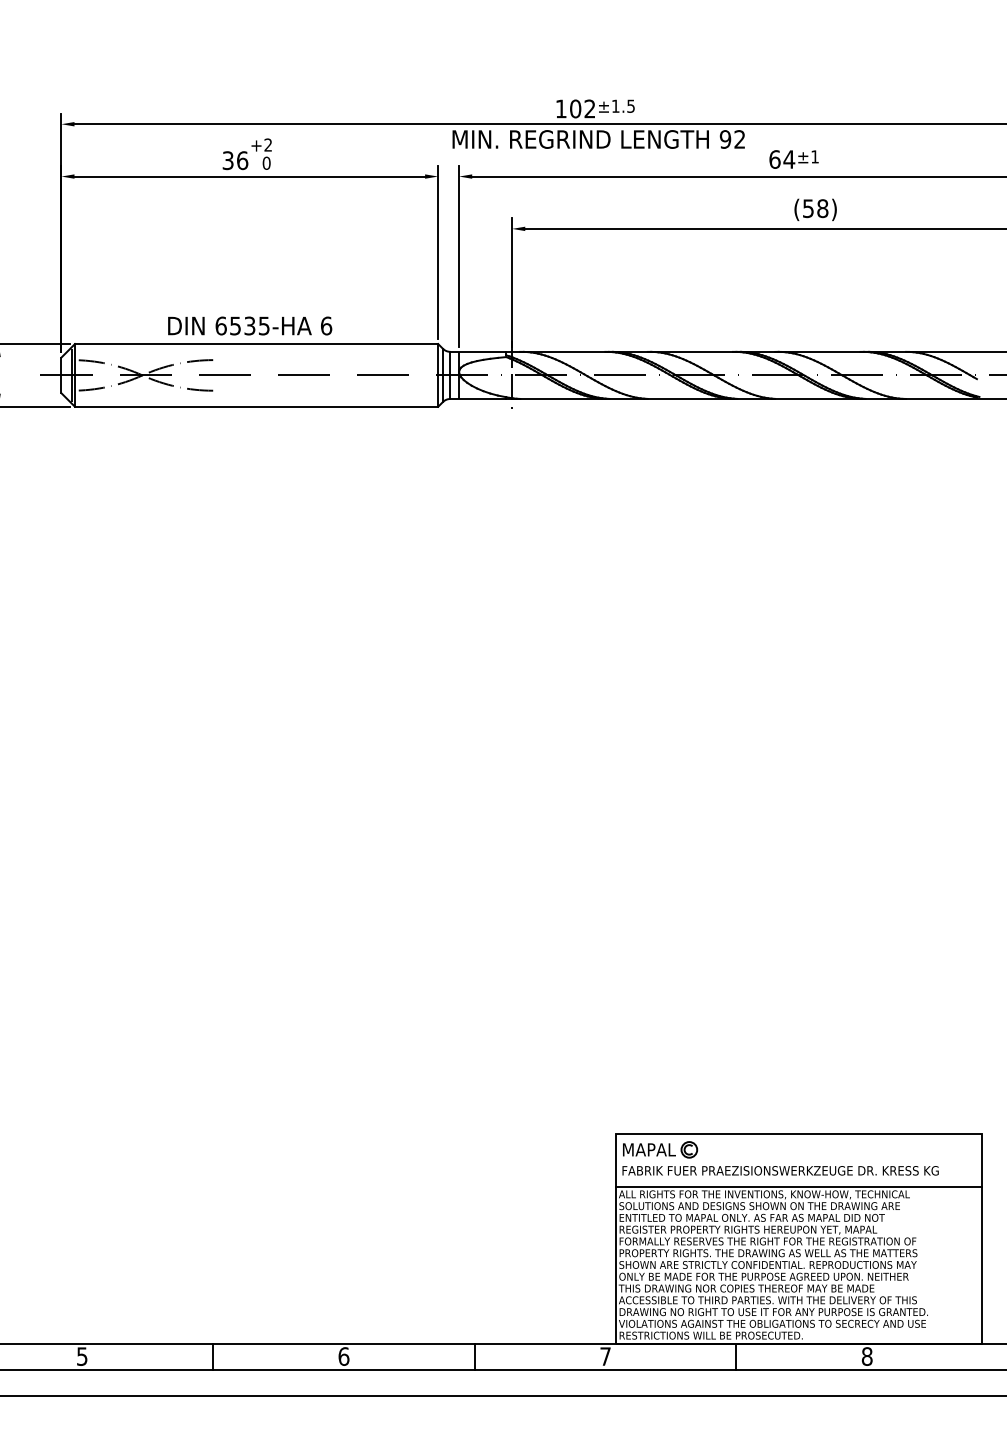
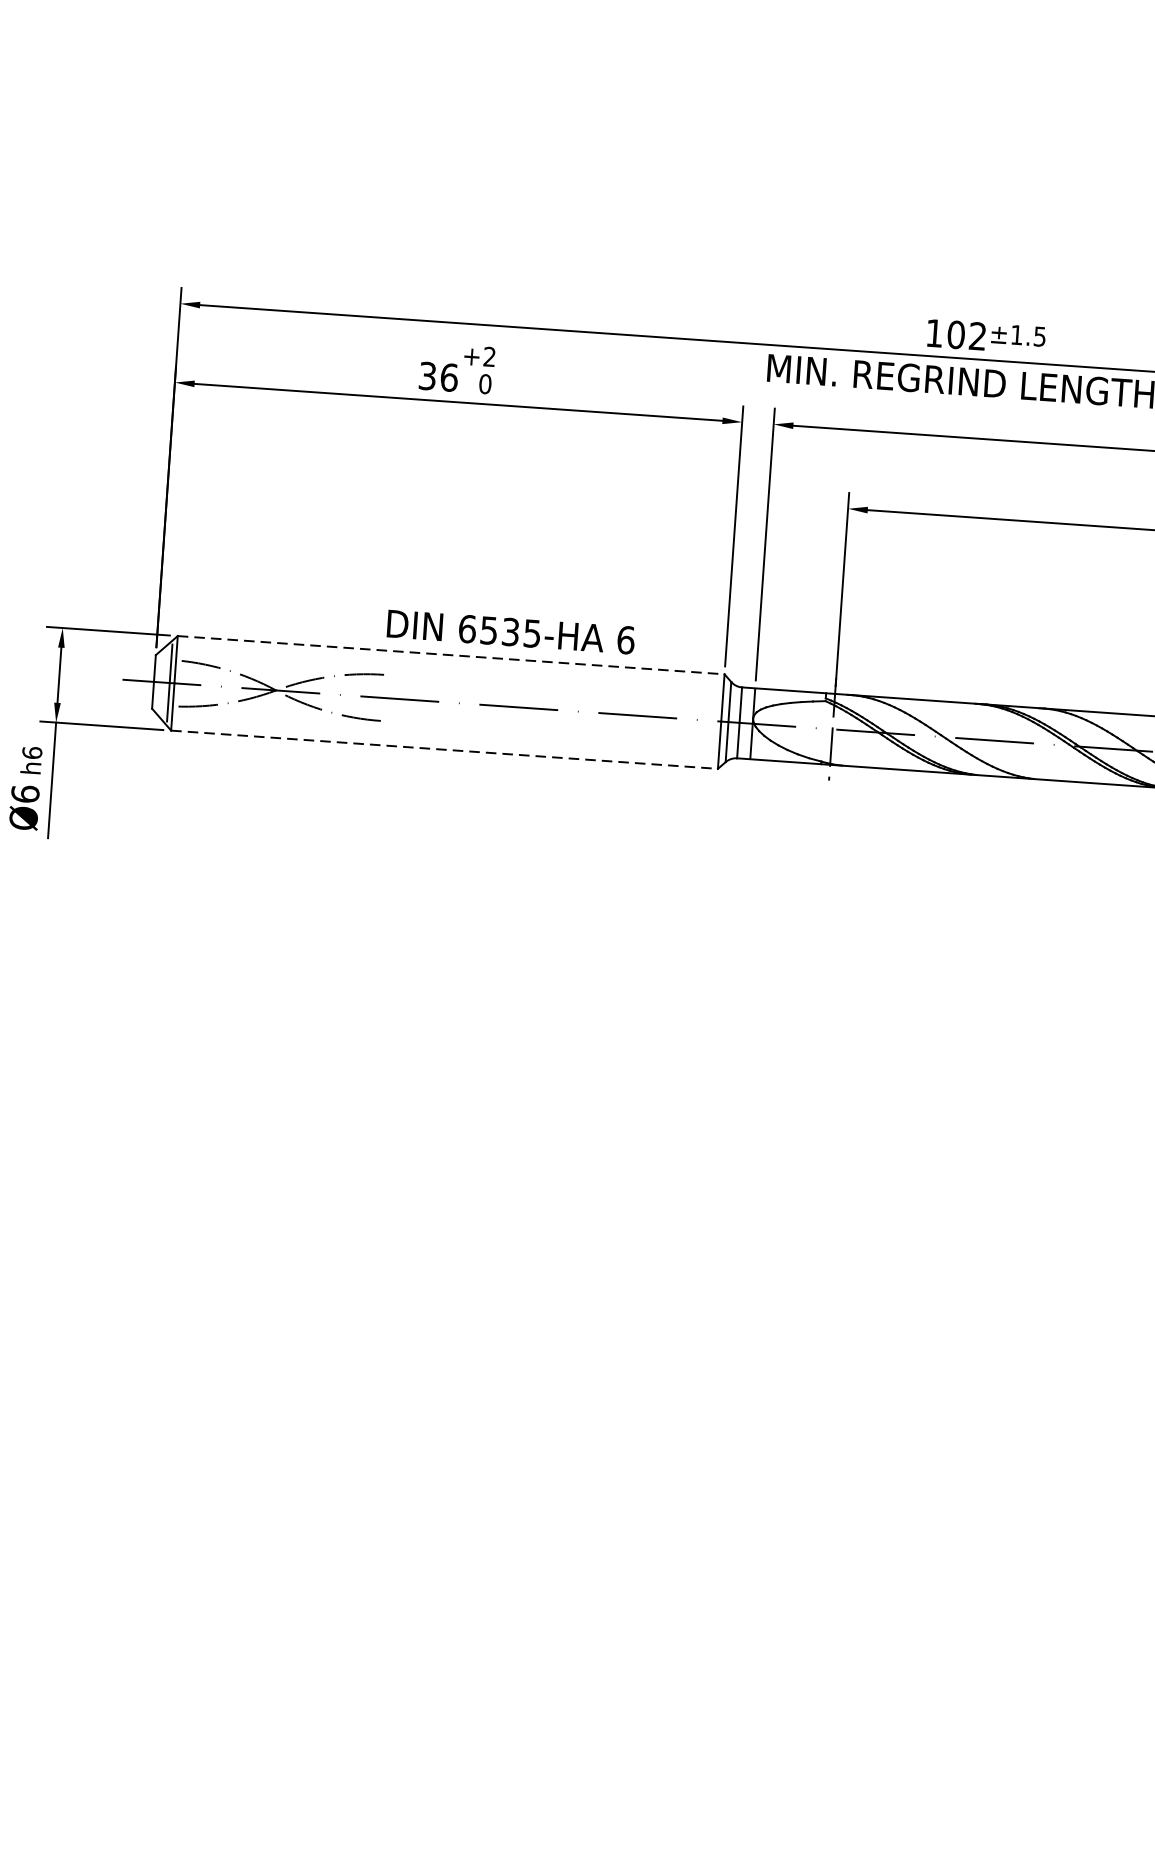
text: (250, 325) -> (511, 631), moved
line: (256, 344) -> (450, 655), solid -> dashed
line: (256, 406) -> (444, 749), solid -> dashed

